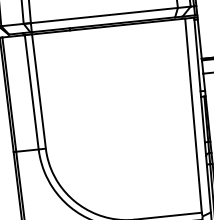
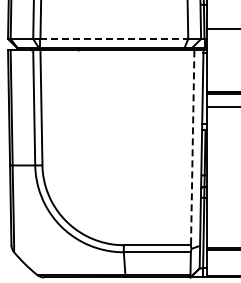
line: (104, 16) -> (114, 39), solid -> dashed
line: (193, 116) -> (192, 148), solid -> dashed

